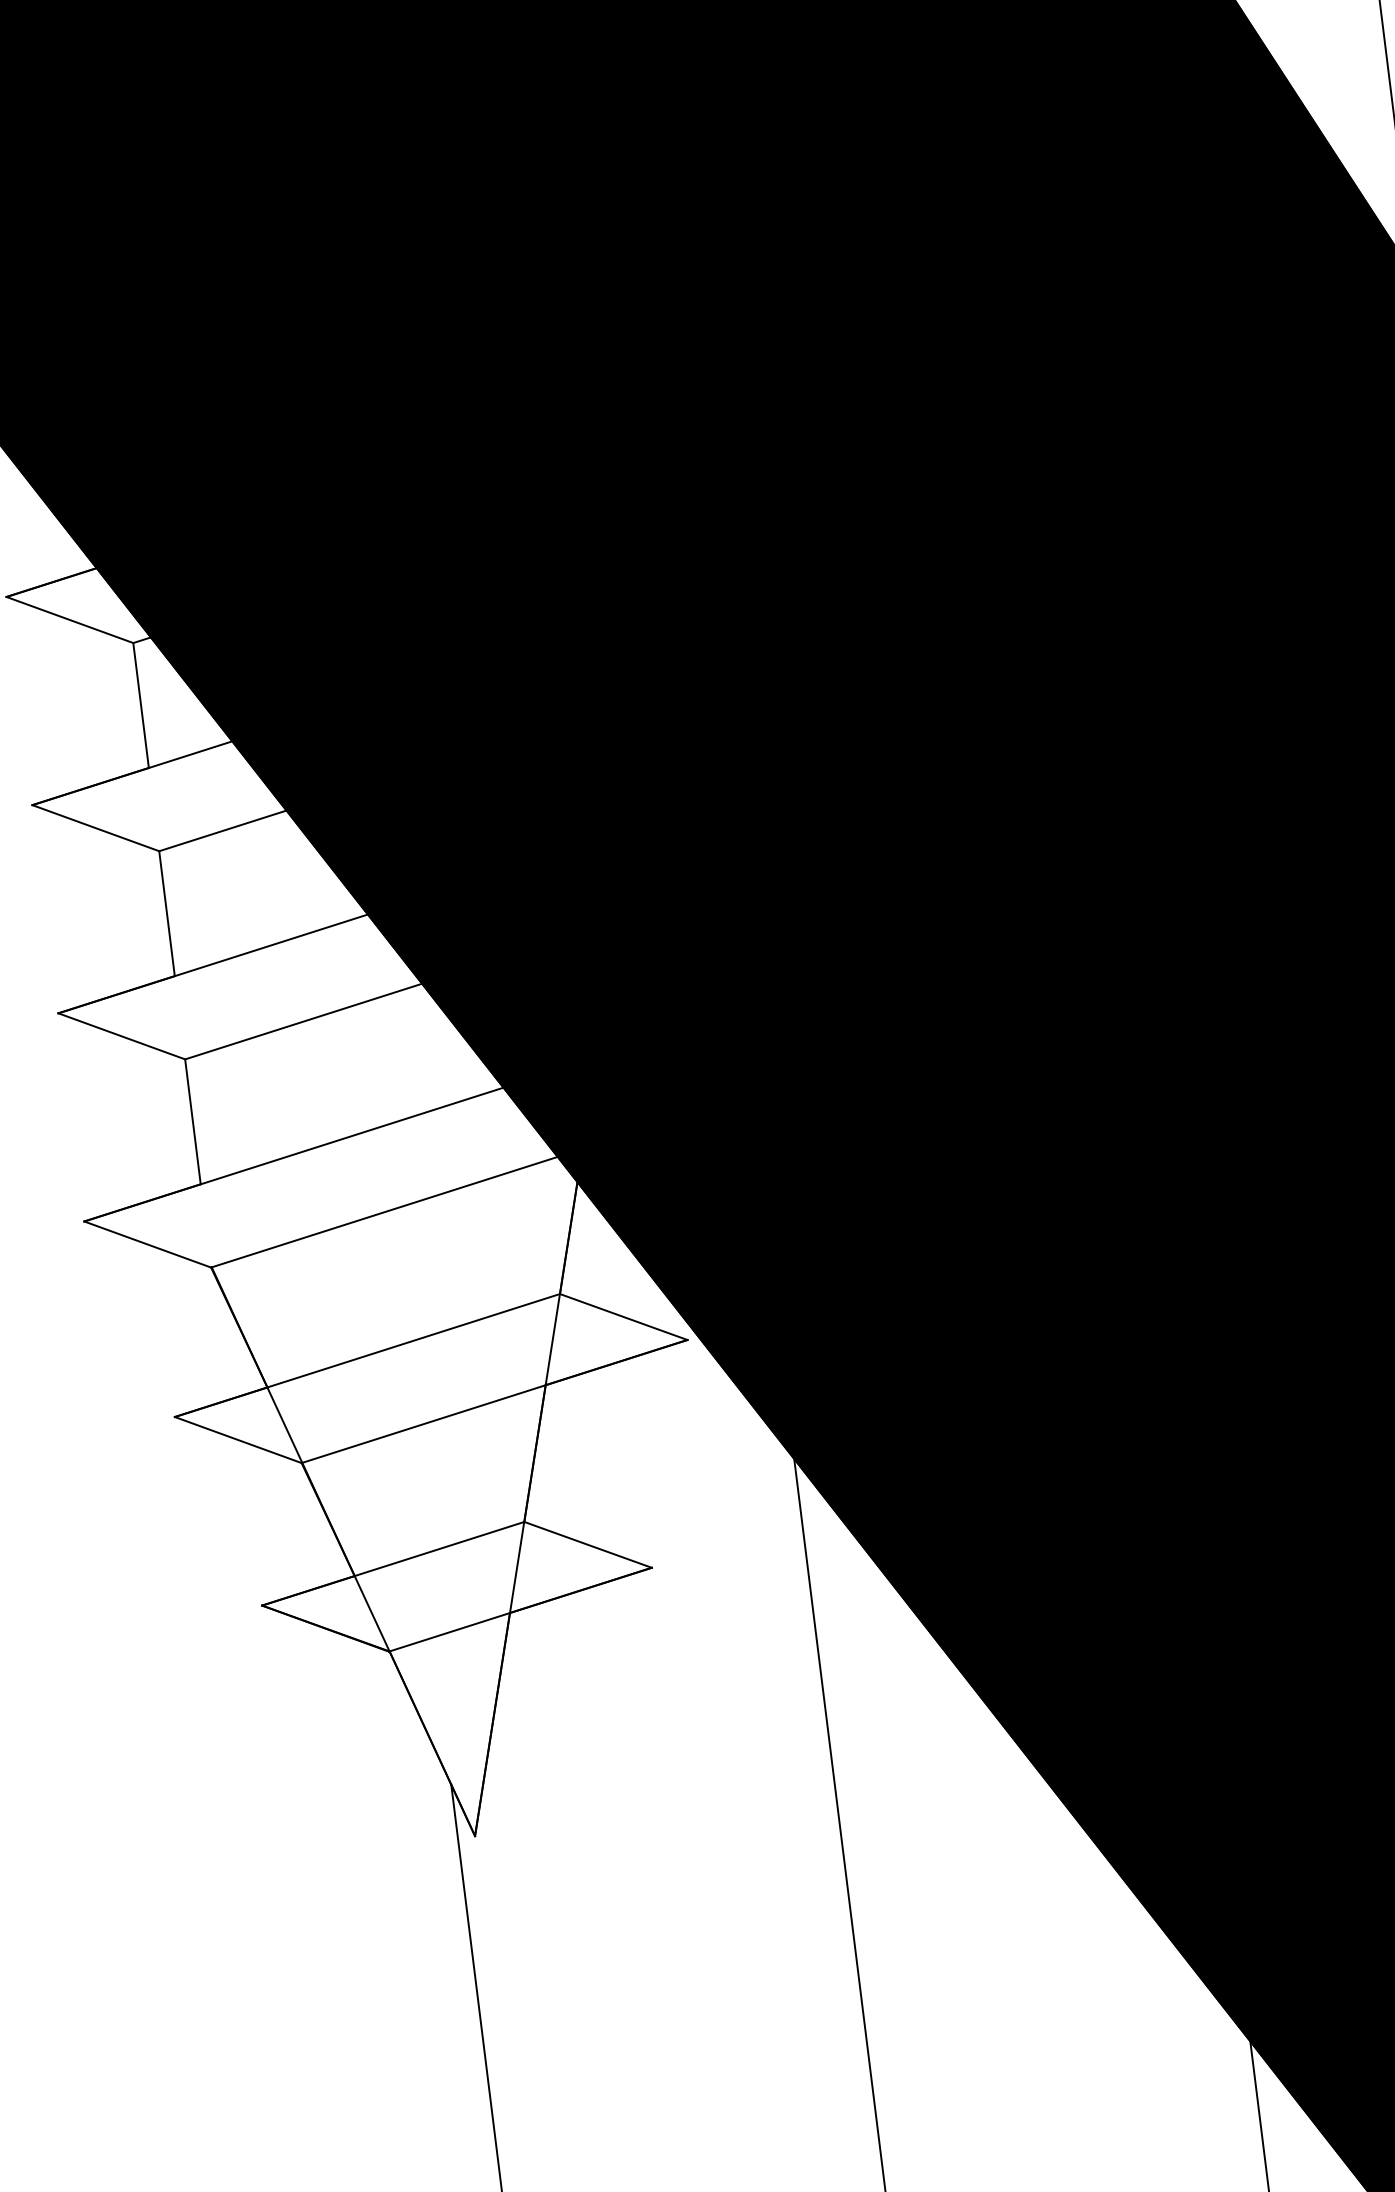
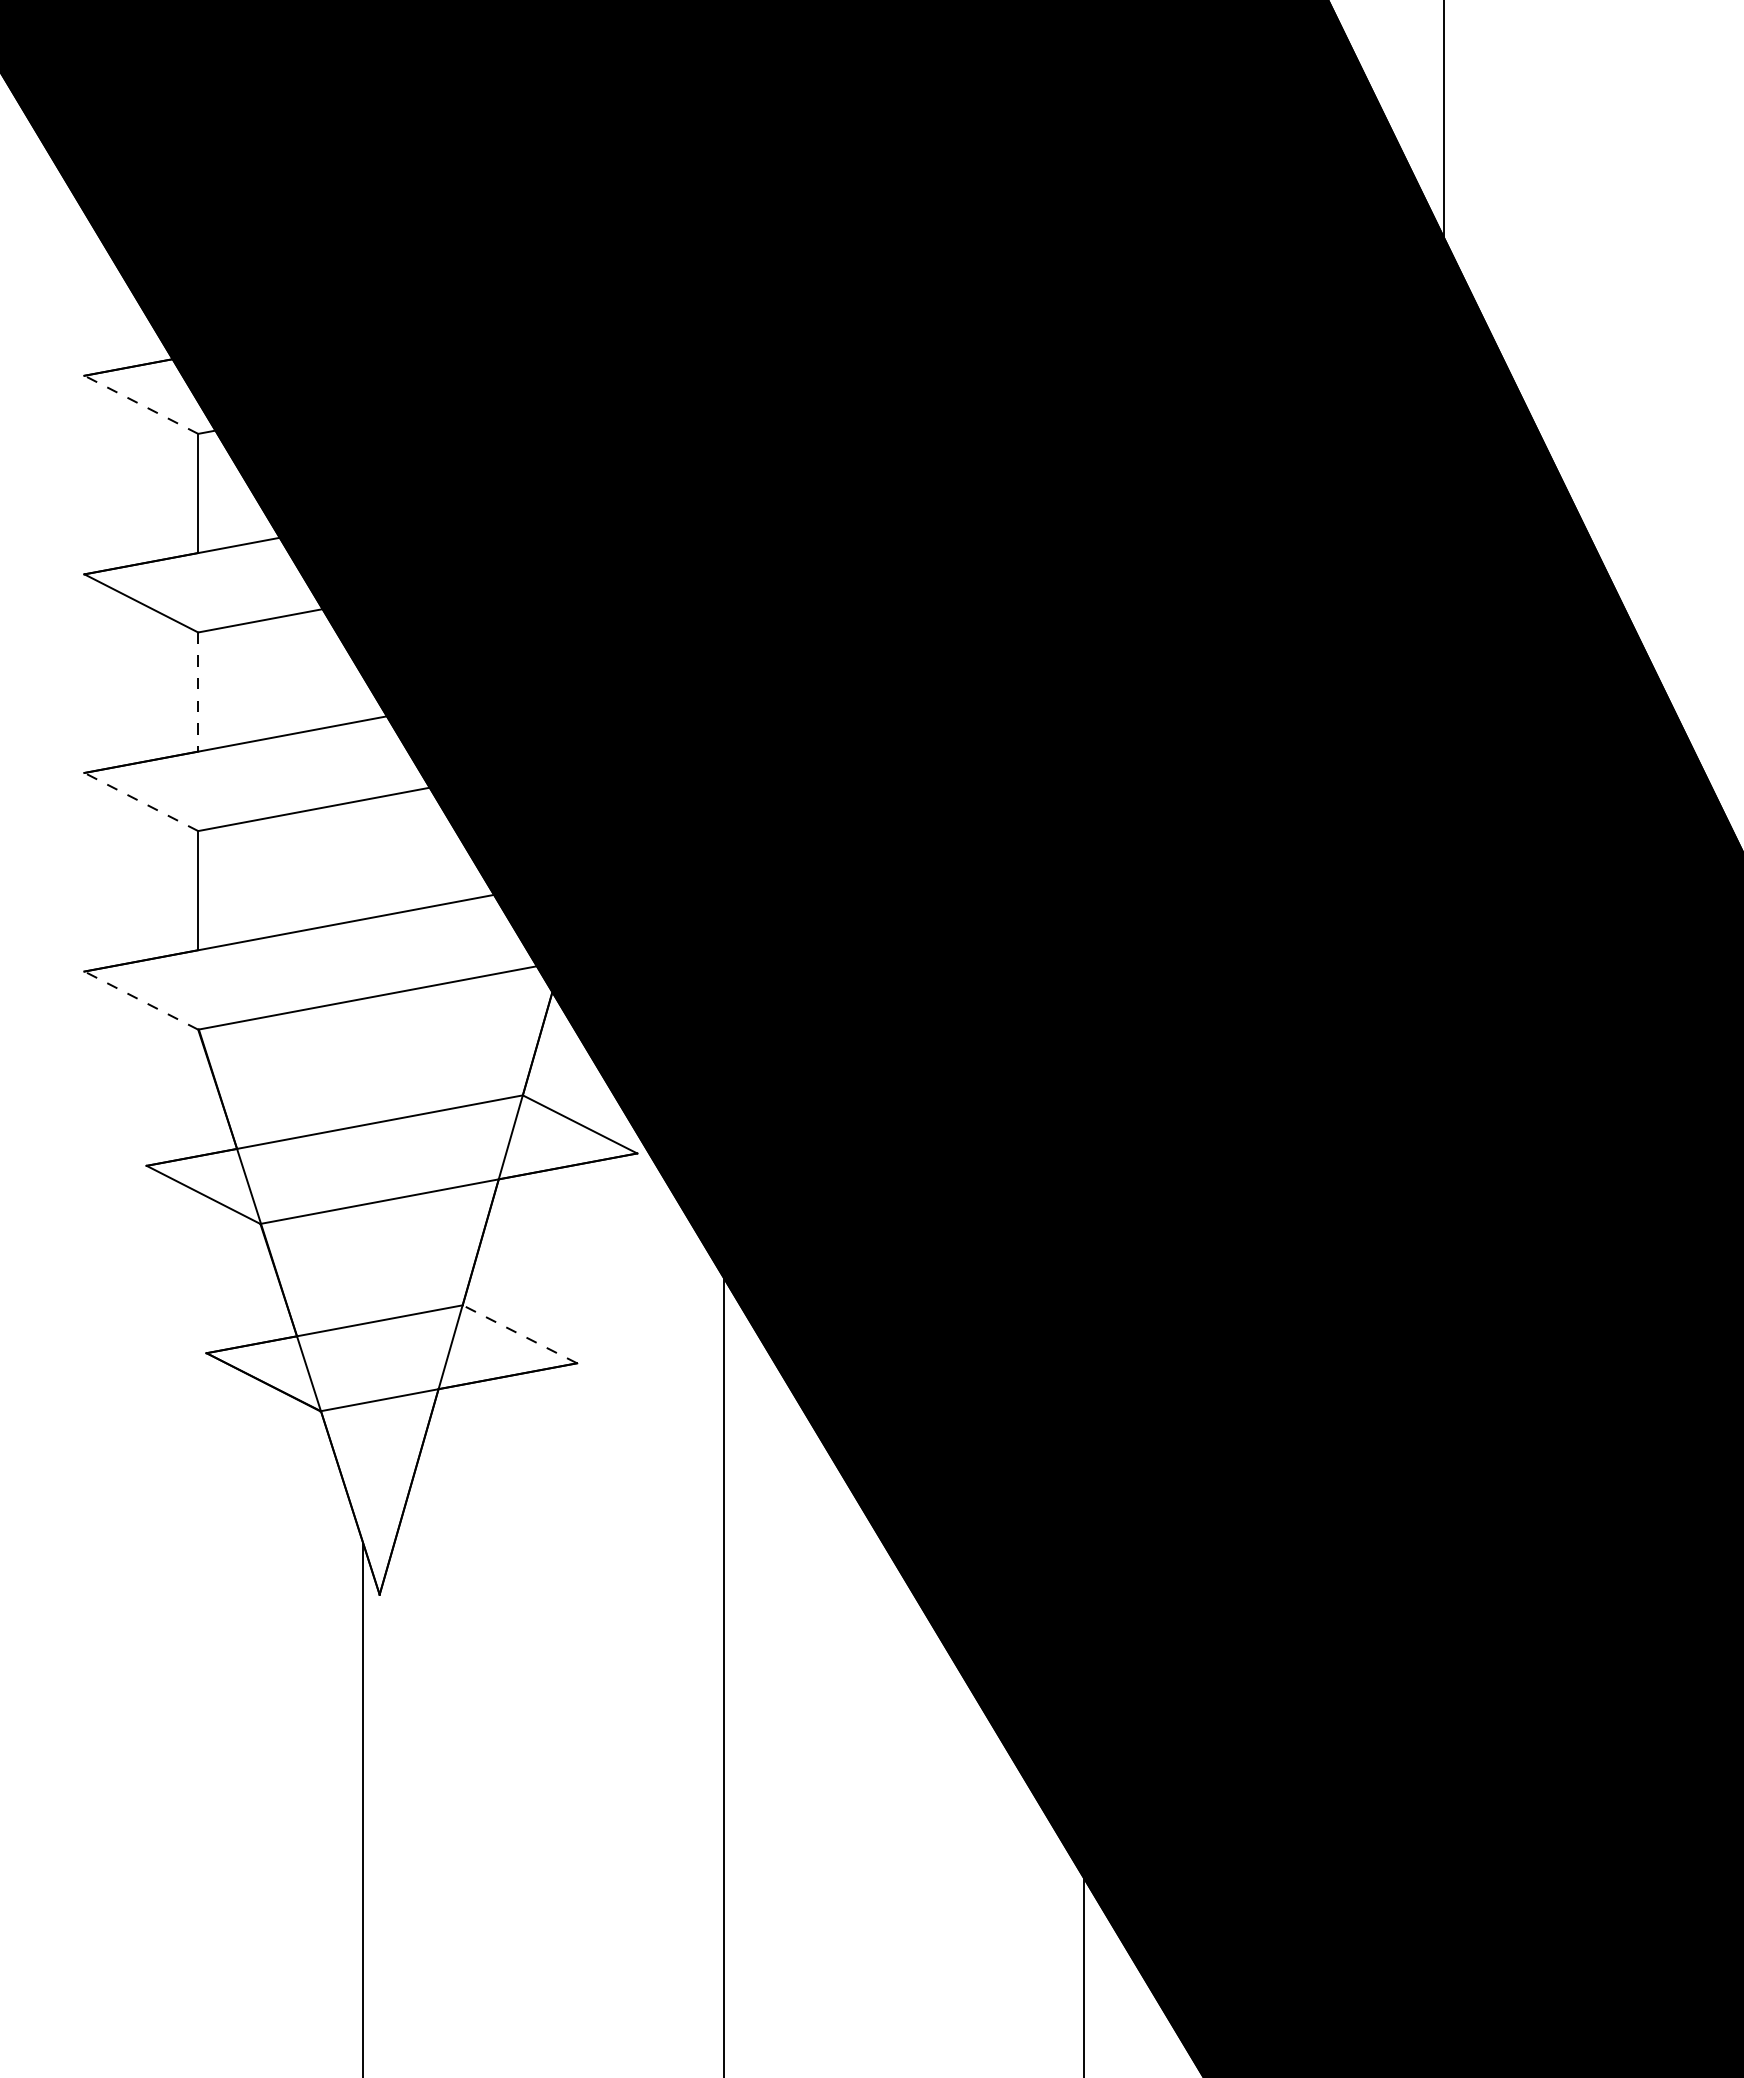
line: (70, 619) -> (141, 404), solid -> dashed
line: (167, 914) -> (198, 692), solid -> dashed
line: (121, 1036) -> (141, 802), solid -> dashed
line: (147, 1244) -> (141, 1000), solid -> dashed
line: (587, 1545) -> (519, 1334), solid -> dashed

